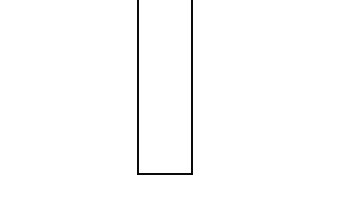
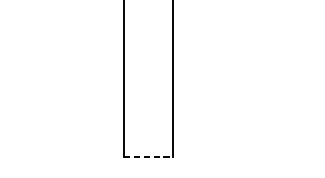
line: (165, 173) -> (148, 156), solid -> dashed

